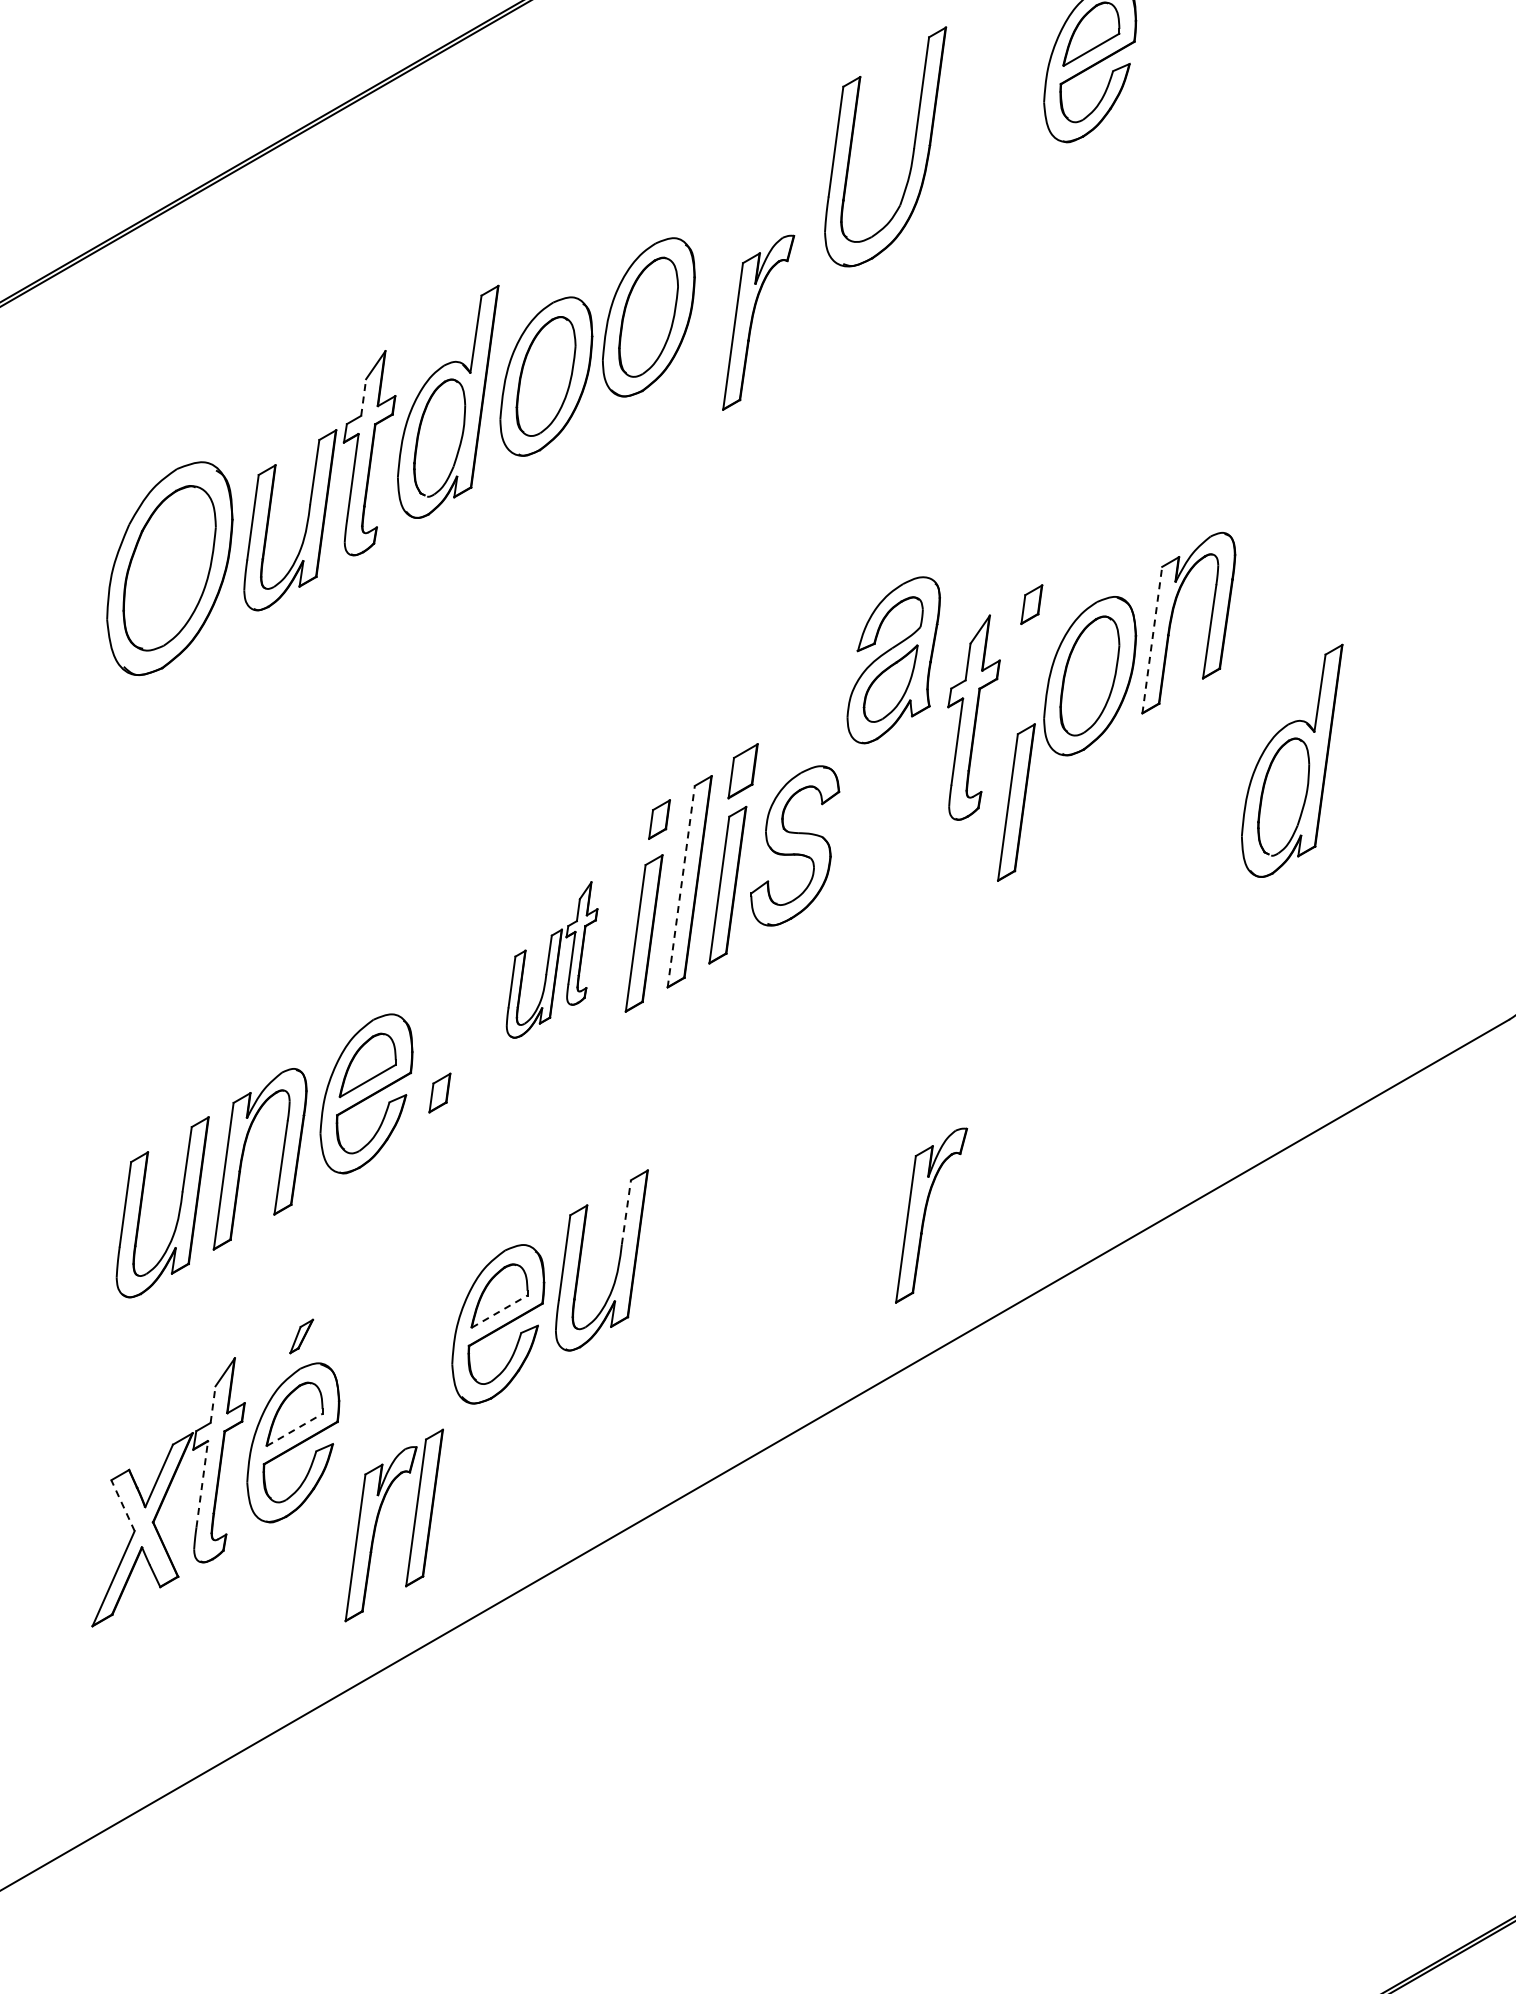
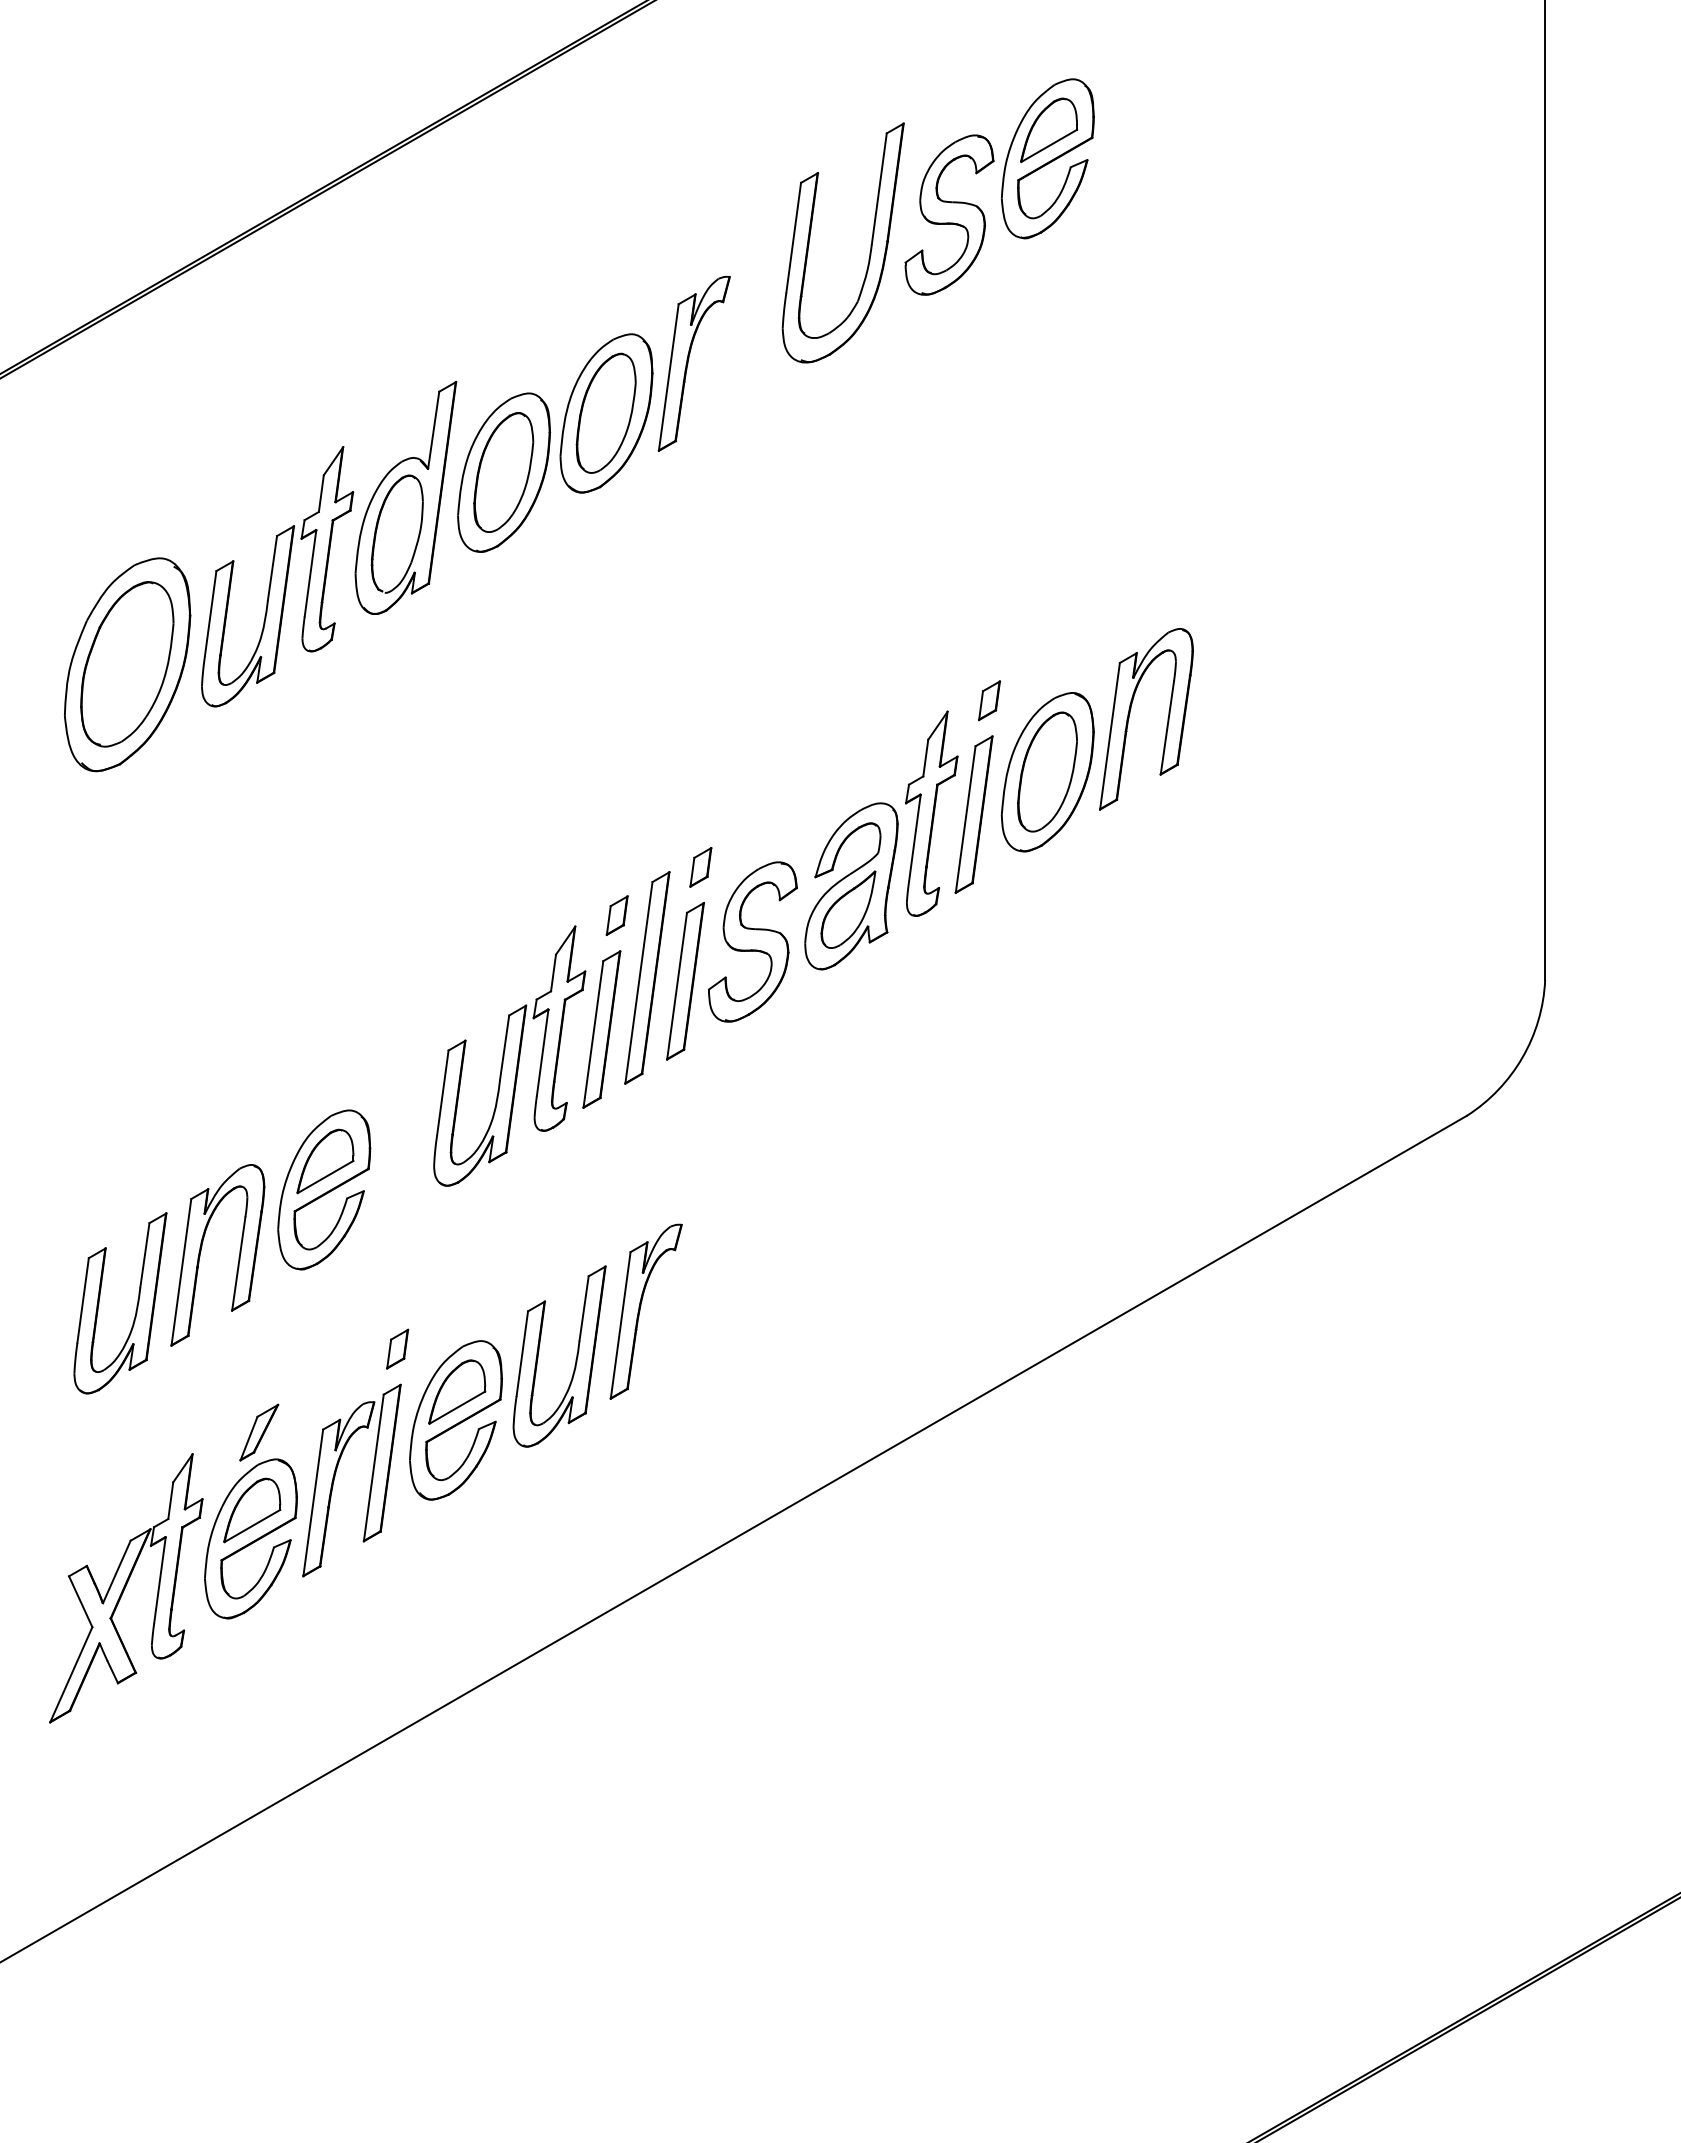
part: (991, 118) -> (949, 214), added
part: (757, 322) -> (693, 363), moved
line: (363, 397) -> (321, 493), dashed -> solid
line: (1151, 640) -> (1109, 736), dashed -> solid
part: (893, 660) -> (851, 886), moved
part: (1291, 760) -> (1249, 856), removed
part: (742, 771) -> (700, 867), size x0.71
part: (1015, 802) -> (973, 814), moved
line: (680, 886) -> (638, 982), dashed -> solid
part: (551, 959) -> (509, 1055), size x1.67
part: (439, 1092) -> (397, 1348), moved
line: (626, 1212) -> (584, 1308), dashed -> solid
part: (930, 1215) -> (645, 1311), moved
line: (499, 1311) -> (457, 1407), dashed -> solid
part: (301, 1336) -> (259, 1432), size x1.67
line: (212, 1404) -> (170, 1500), dashed -> solid
line: (294, 1429) -> (252, 1525), dashed -> solid
line: (202, 1483) -> (160, 1579), dashed -> solid
line: (122, 1505) -> (80, 1601), dashed -> solid
part: (377, 1522) -> (335, 1477), moved

